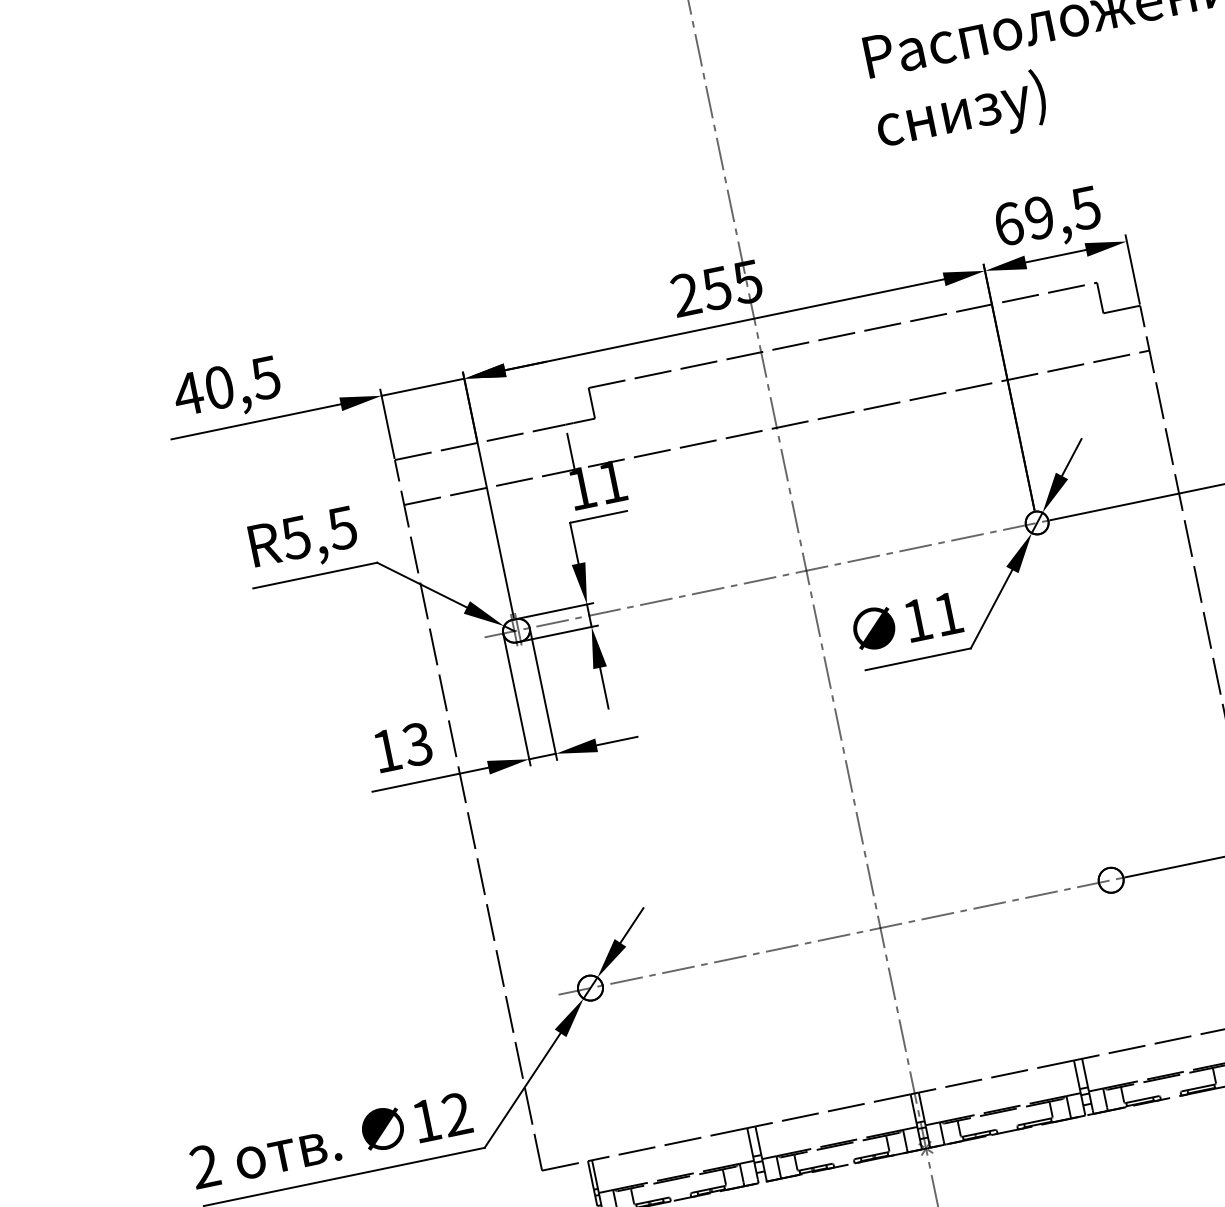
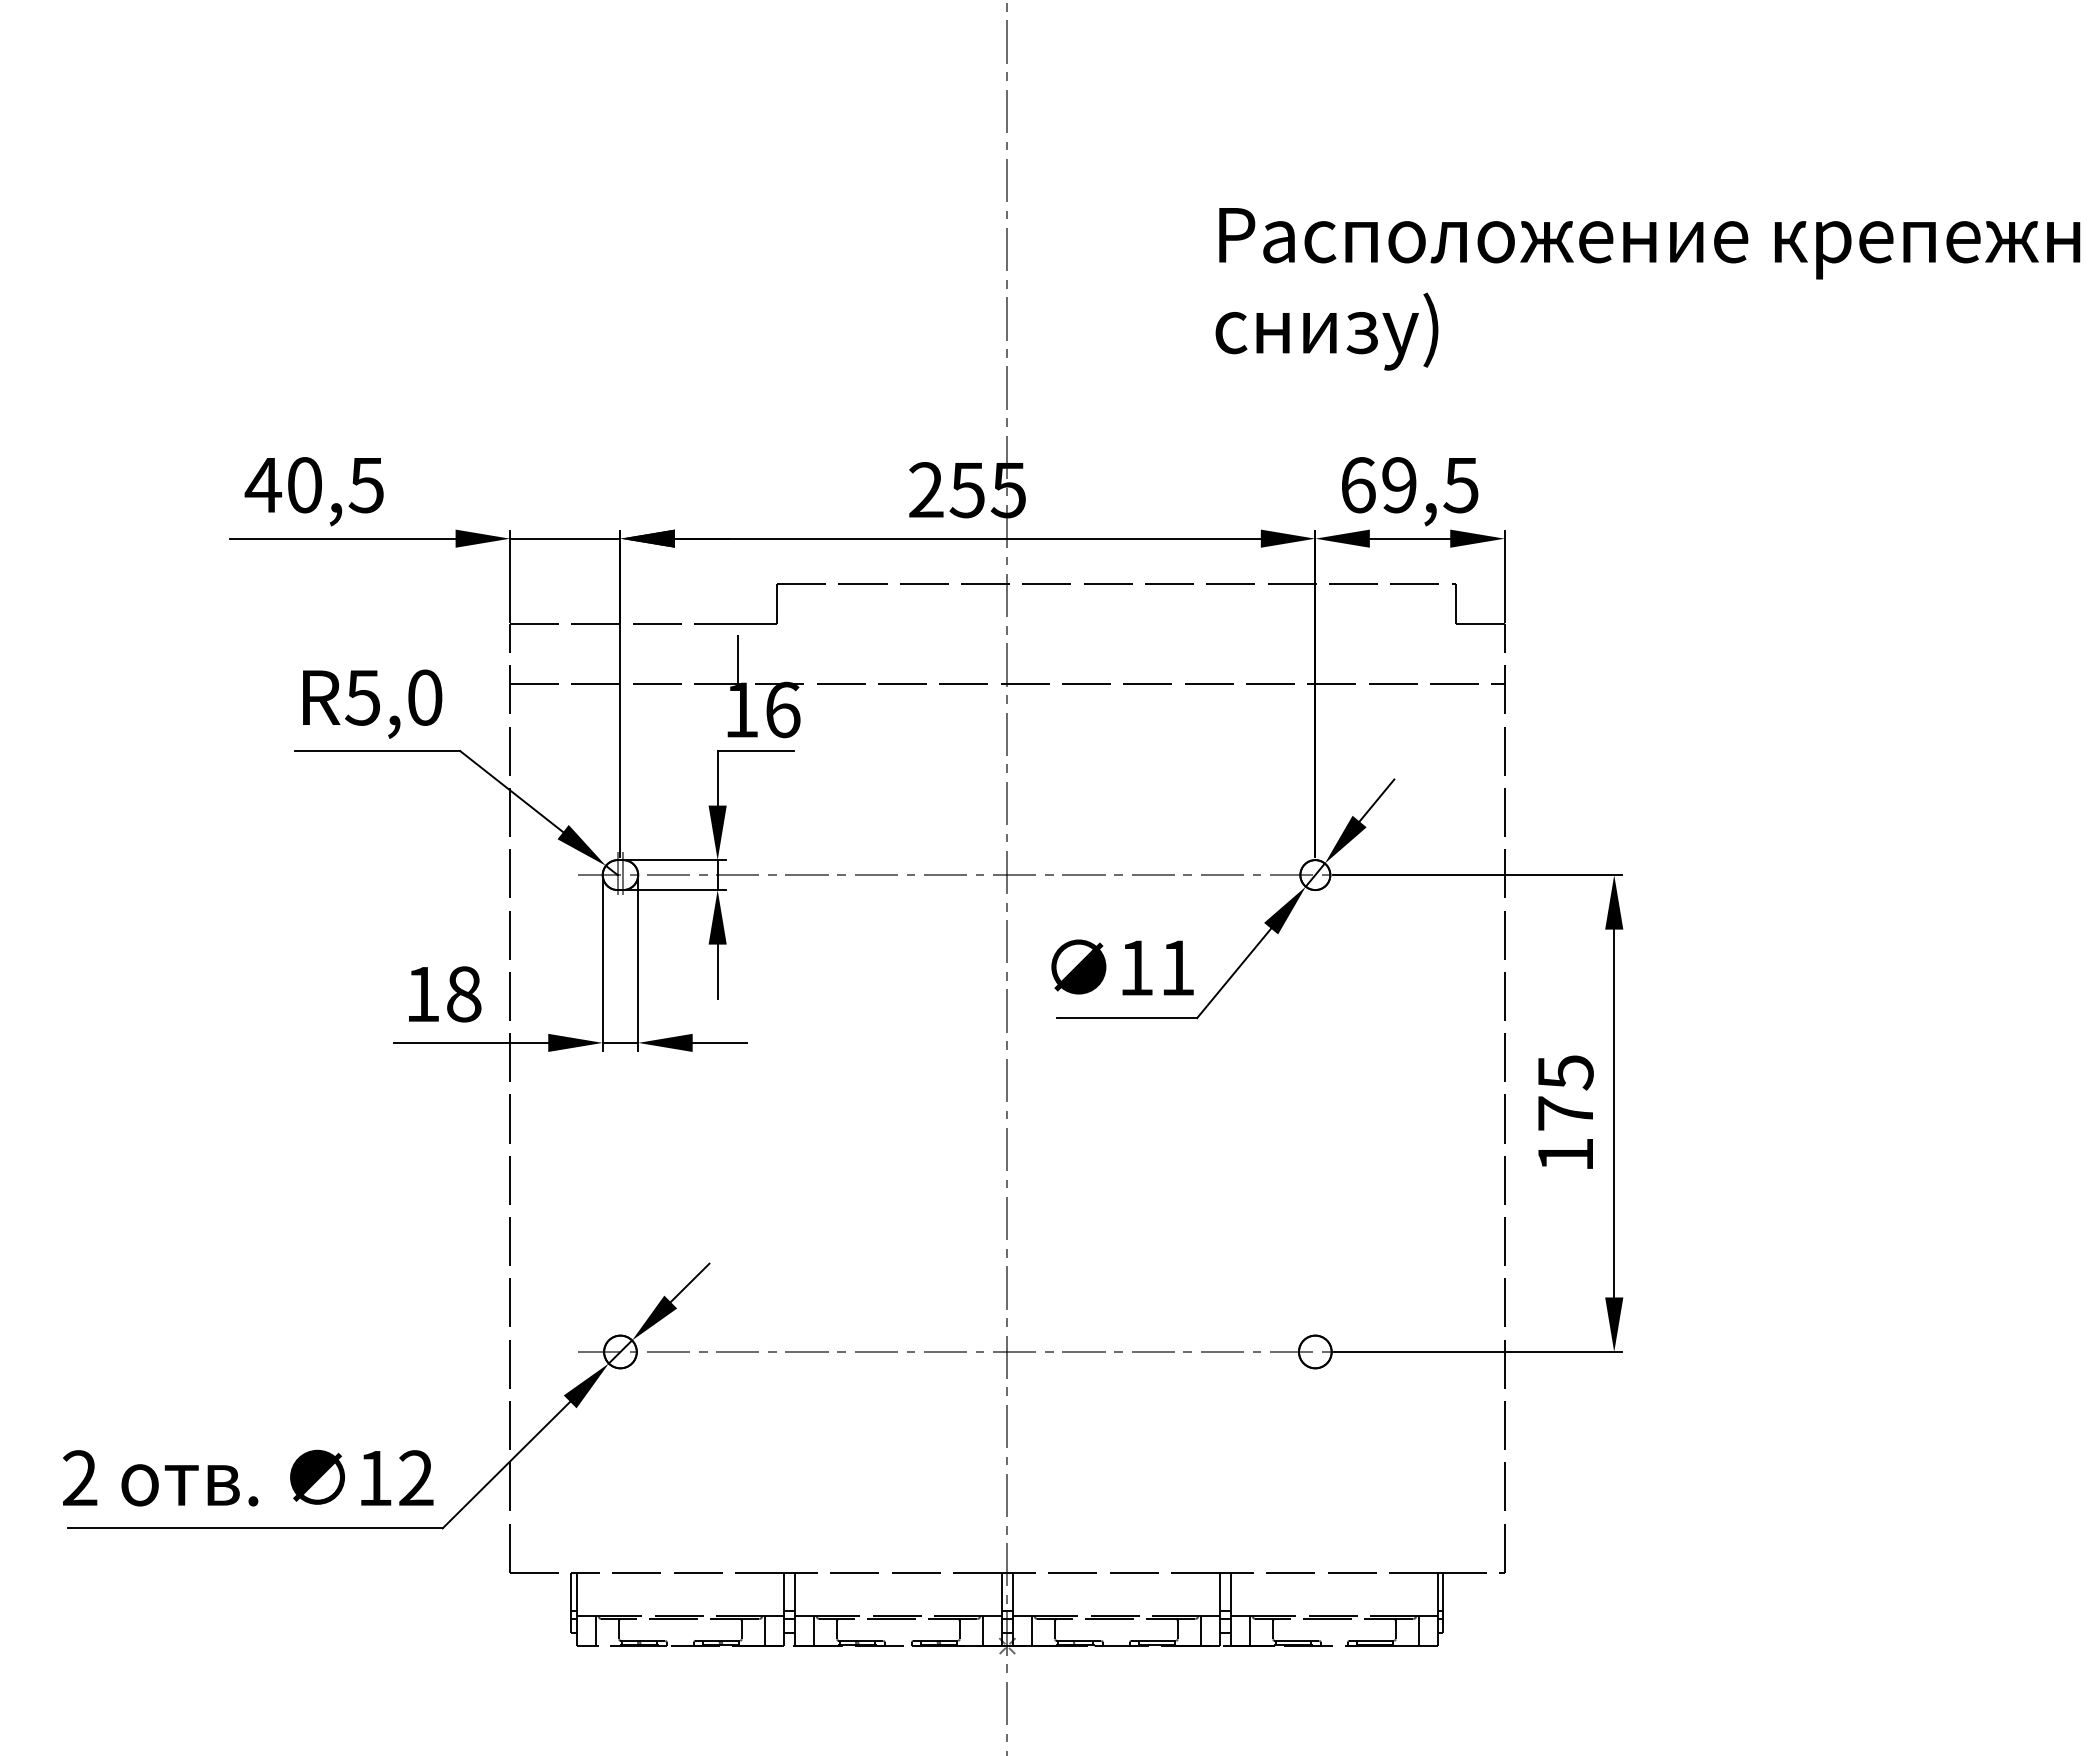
text: (612, 481) -> (783, 709), 11 -> 16
text: (342, 528) -> (424, 697), R5,5 -> R5,0
text: (417, 744) -> (463, 994), 13 -> 18

